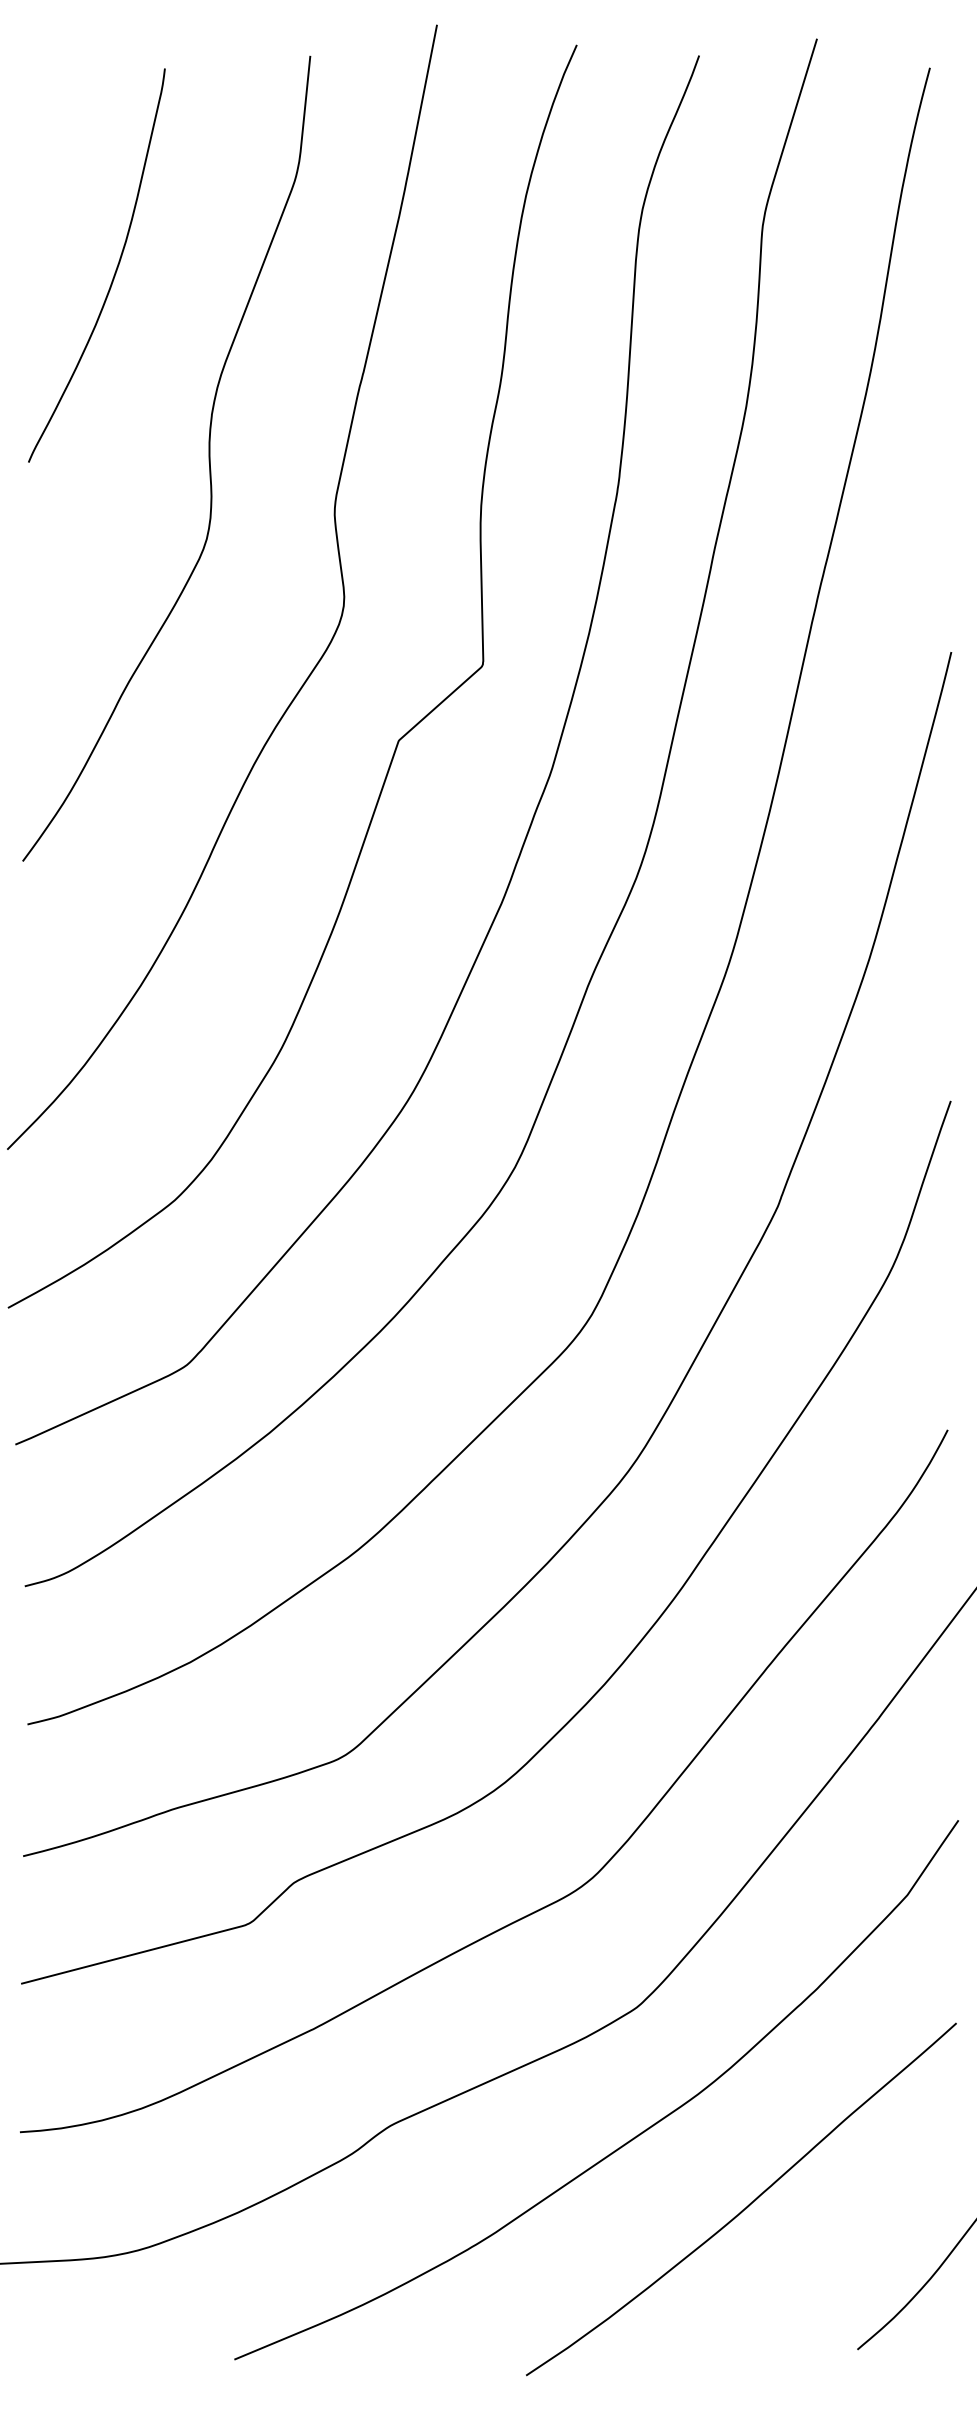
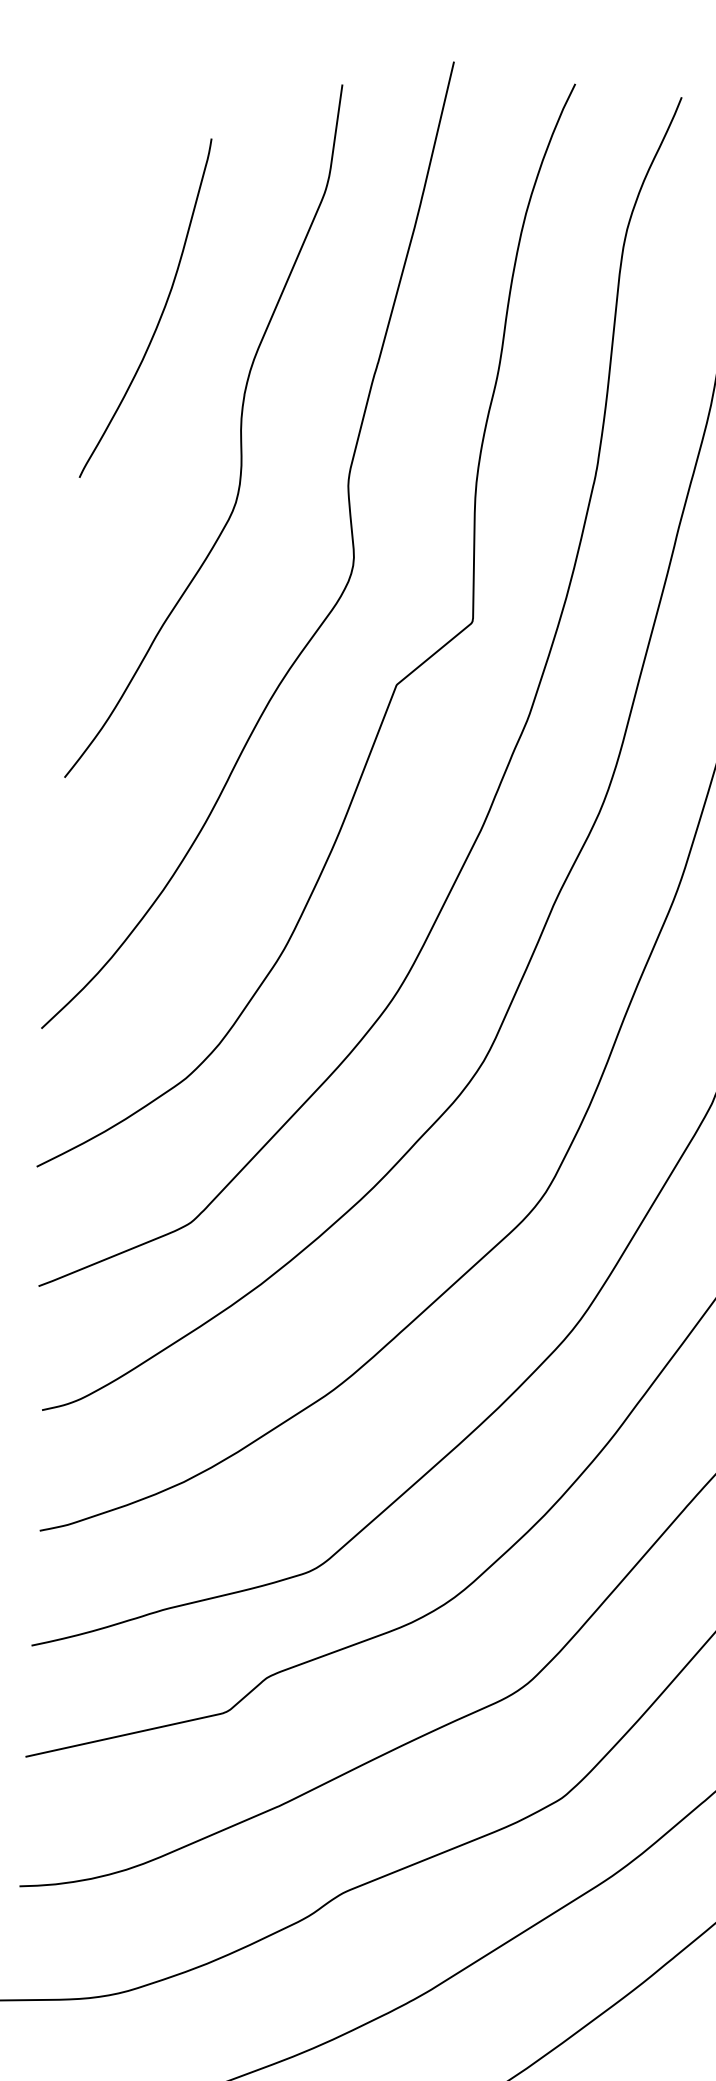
curve: (114, 272) -> (160, 314), moved

